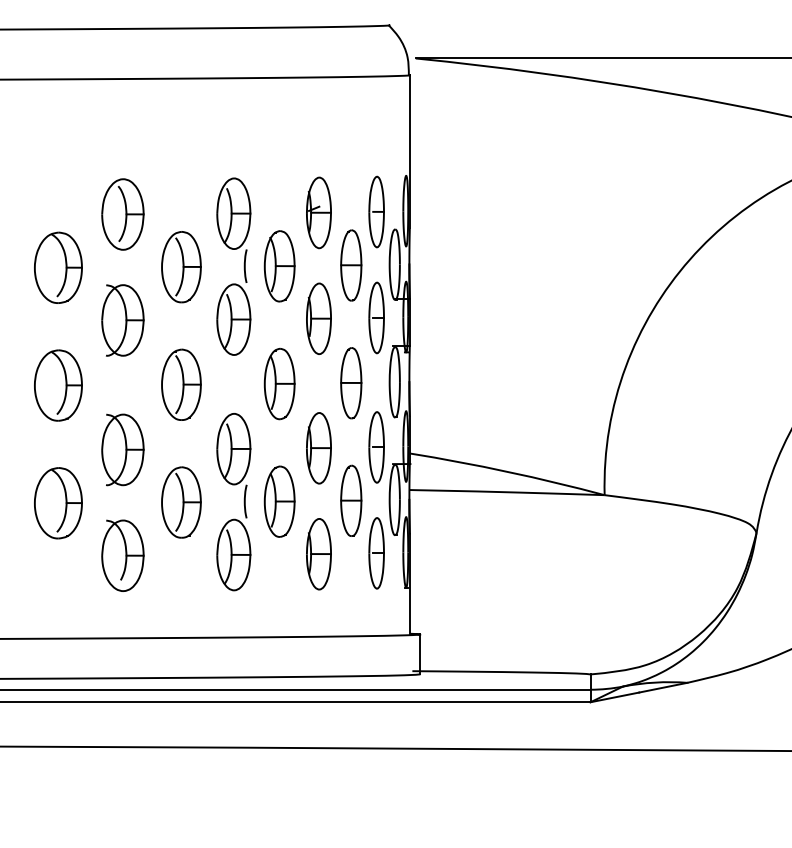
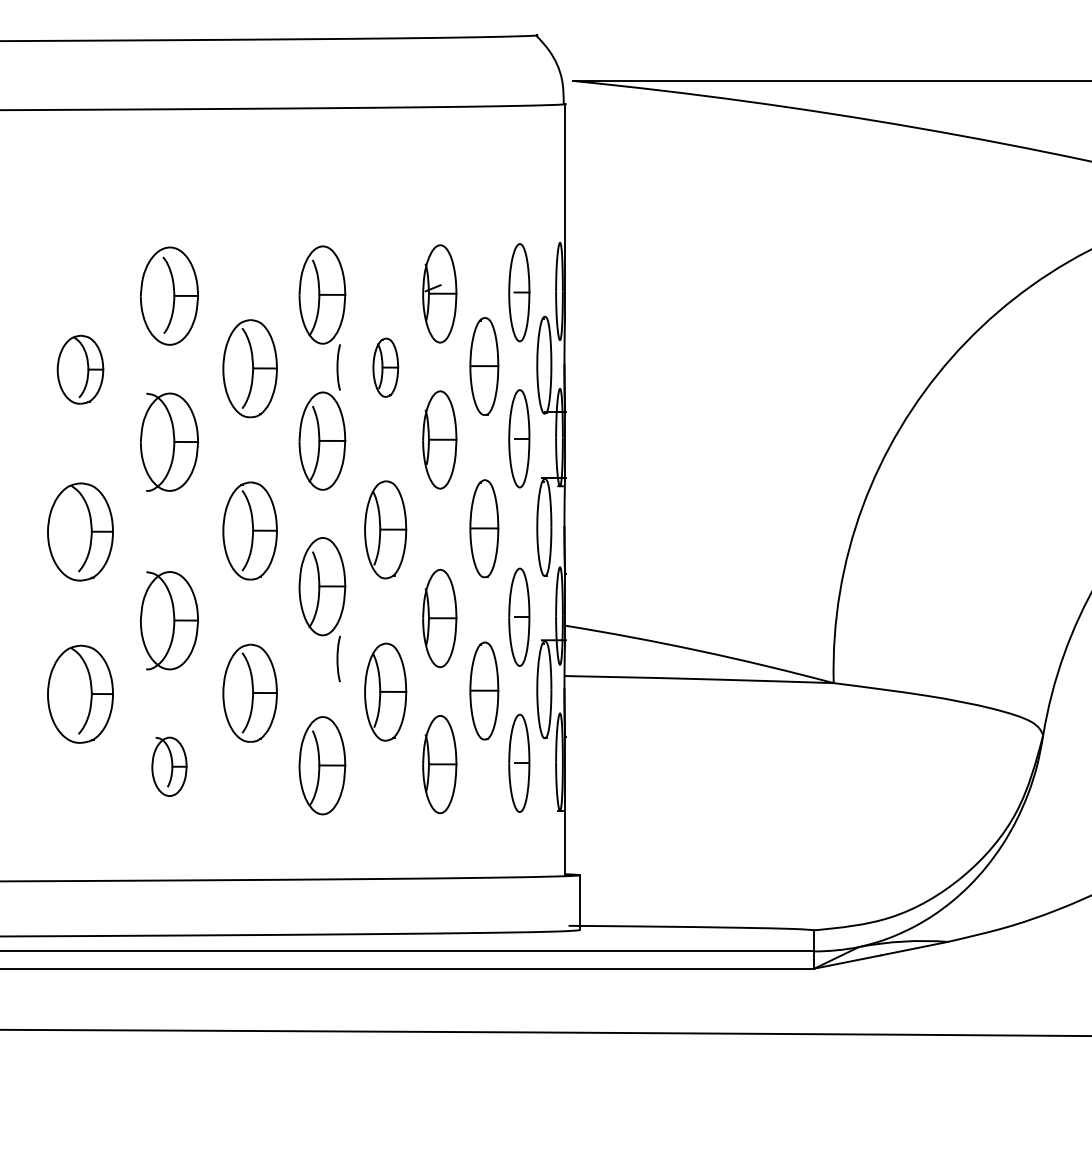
part: (279, 266) -> (385, 367), size x0.6
part: (58, 267) -> (80, 369), size x0.7
part: (233, 465) -> (322, 609), moved
part: (122, 555) -> (169, 766), size x0.6

